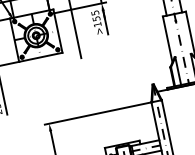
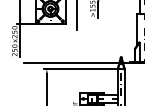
line: (82, 106) -> (71, 62), added

